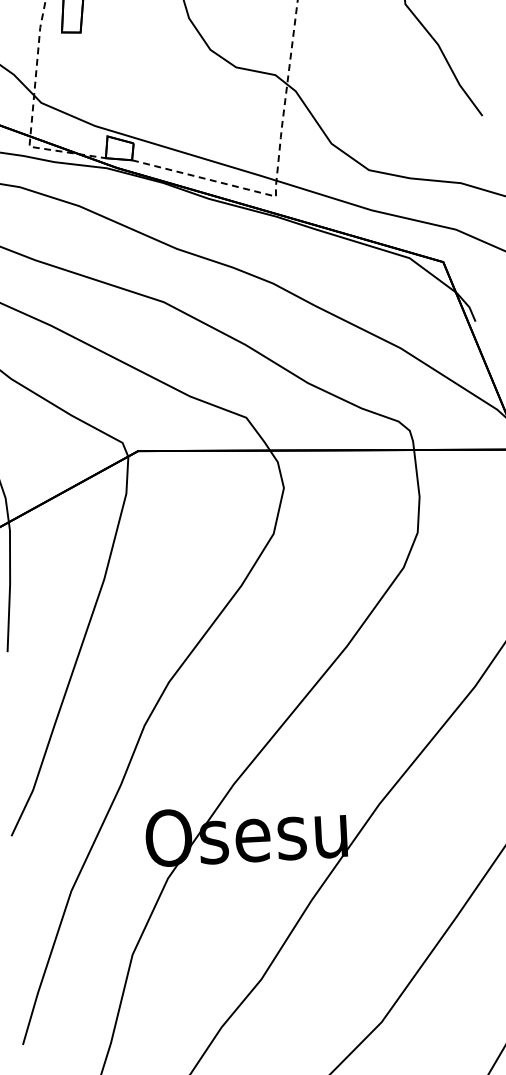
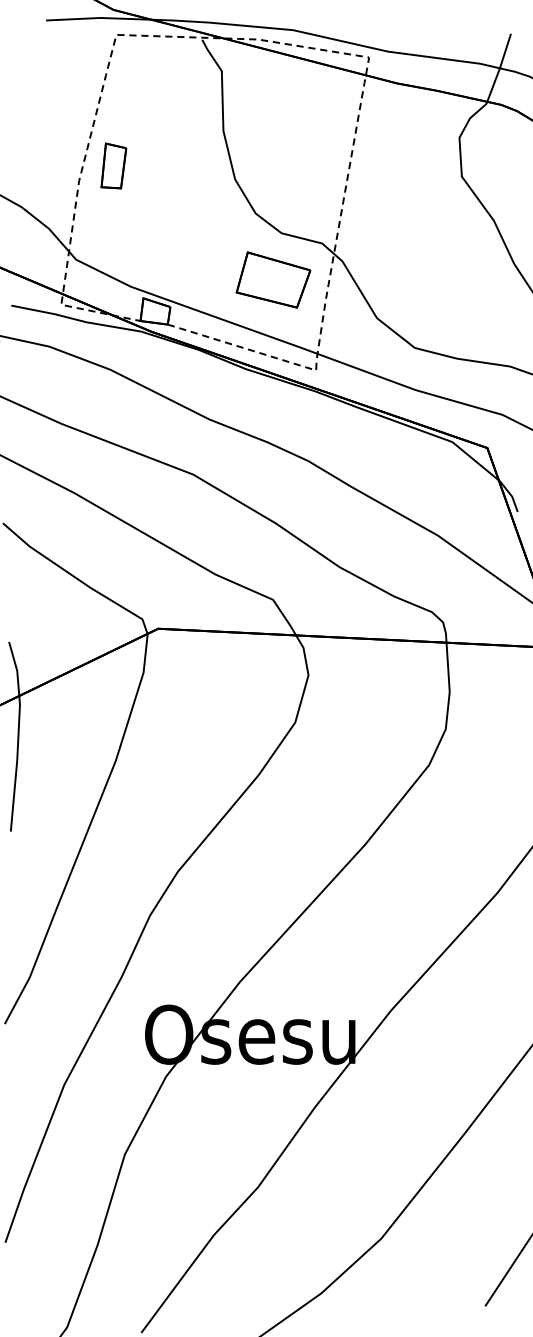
part: (230, 111) -> (273, 279), added

